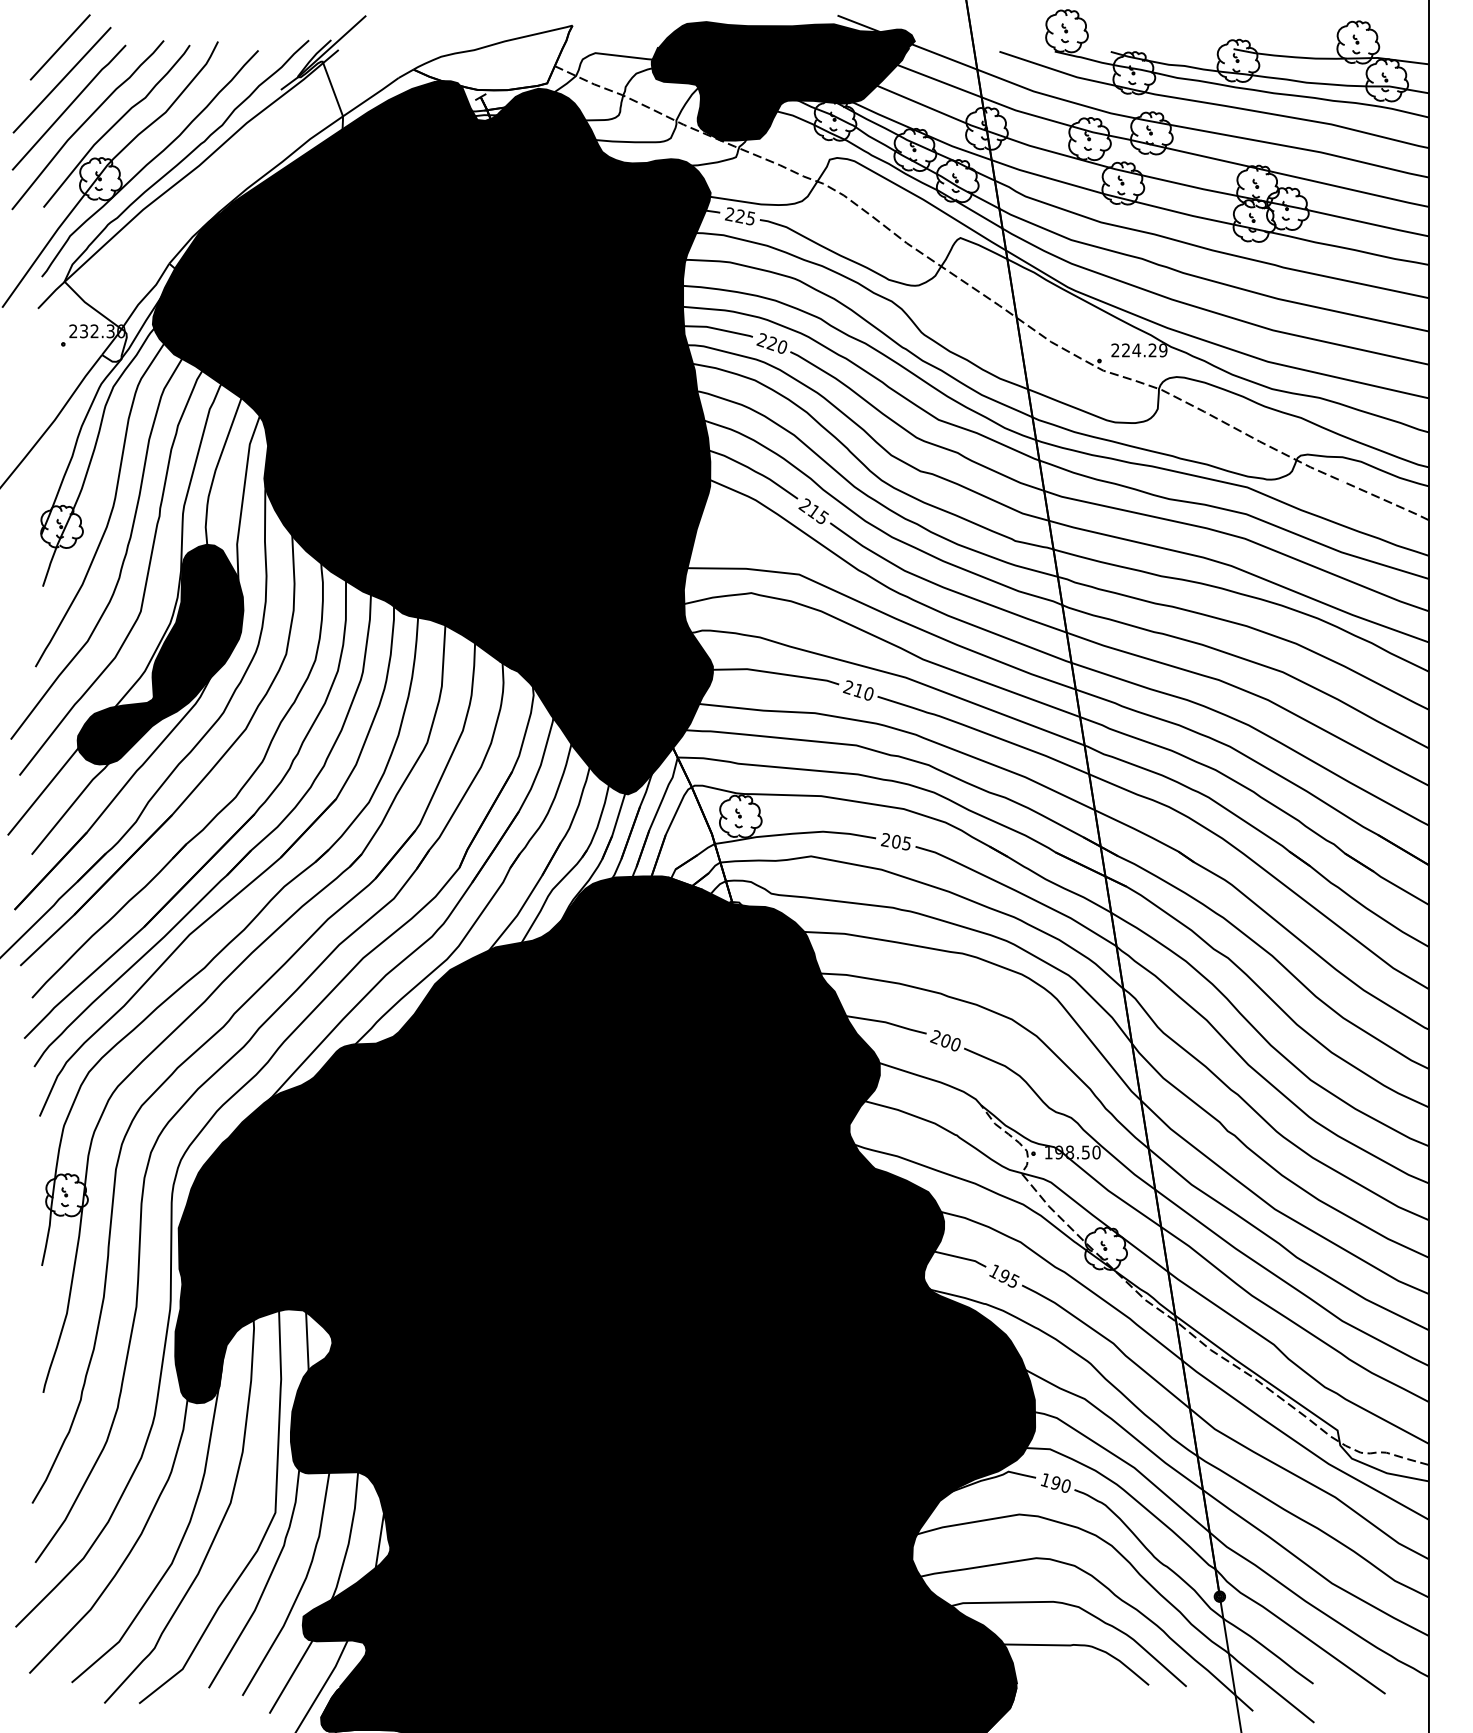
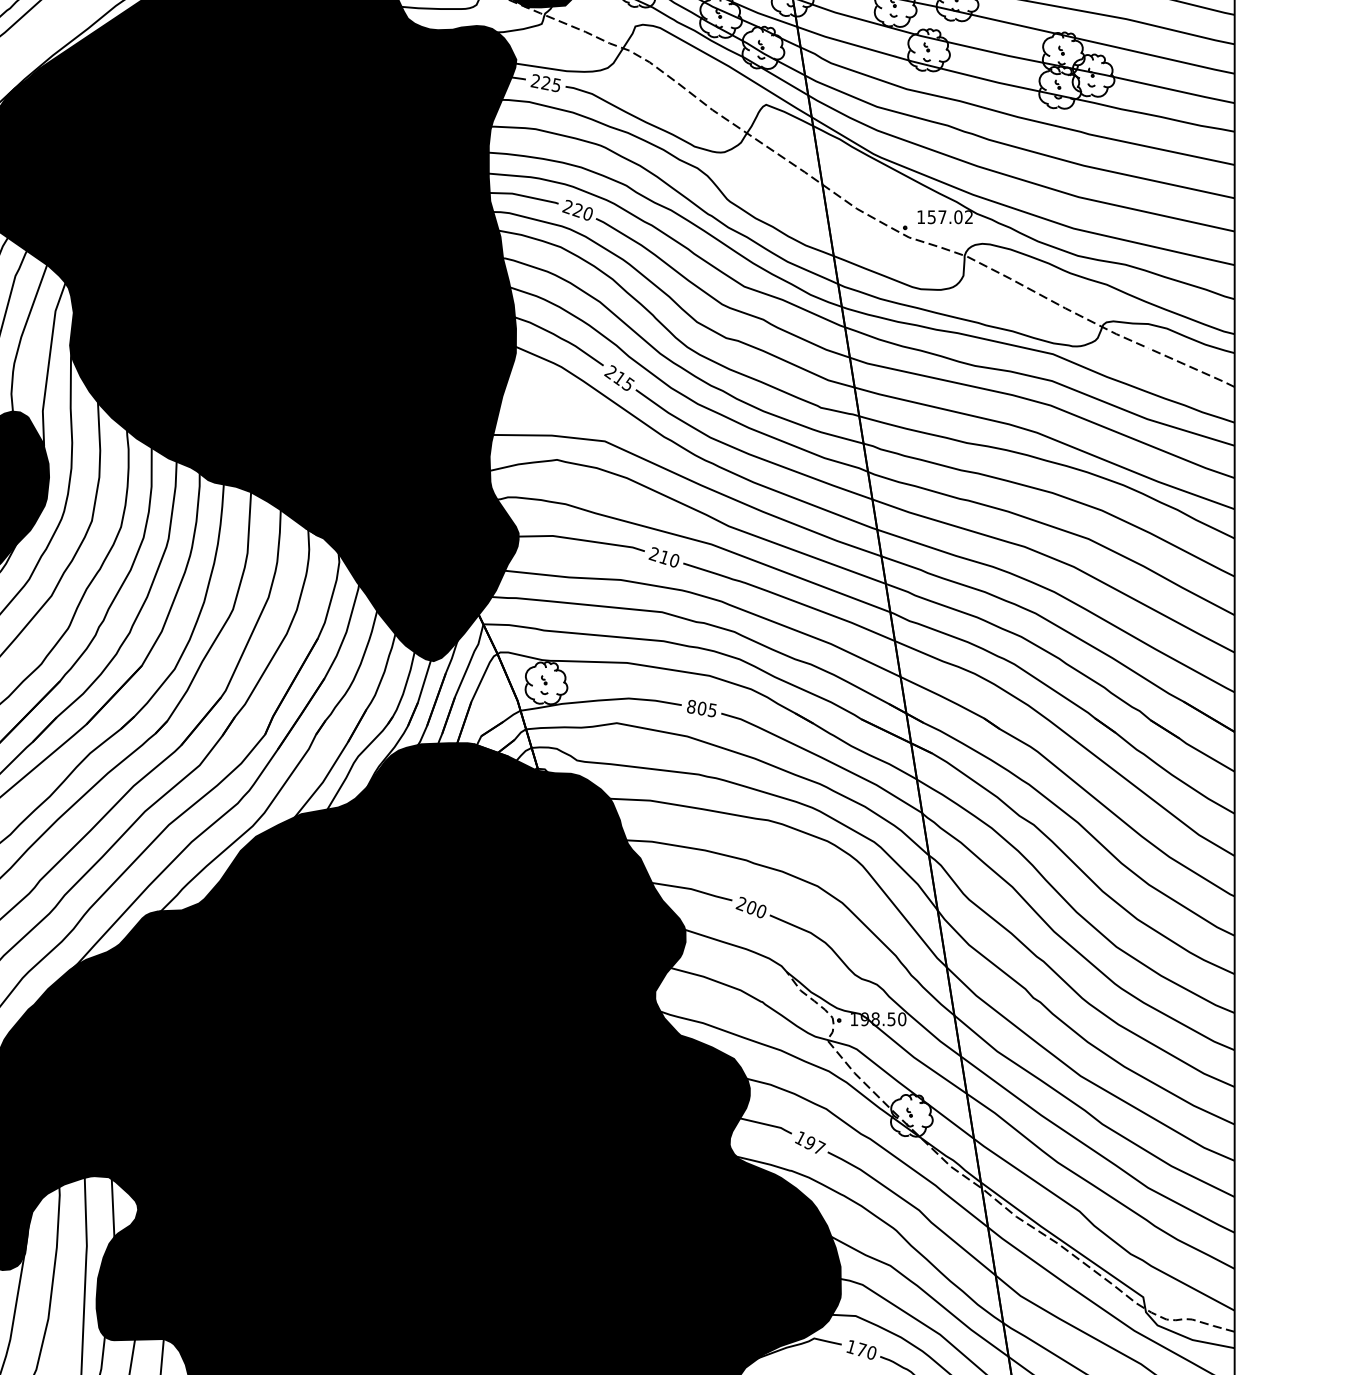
text: (1139, 350) -> (945, 217), 224.29 -> 157.02
text: (885, 840) -> (691, 707), 205 -> 805
text: (1013, 1280) -> (819, 1147), 195 -> 197
text: (1056, 1482) -> (862, 1349), 190 -> 170

